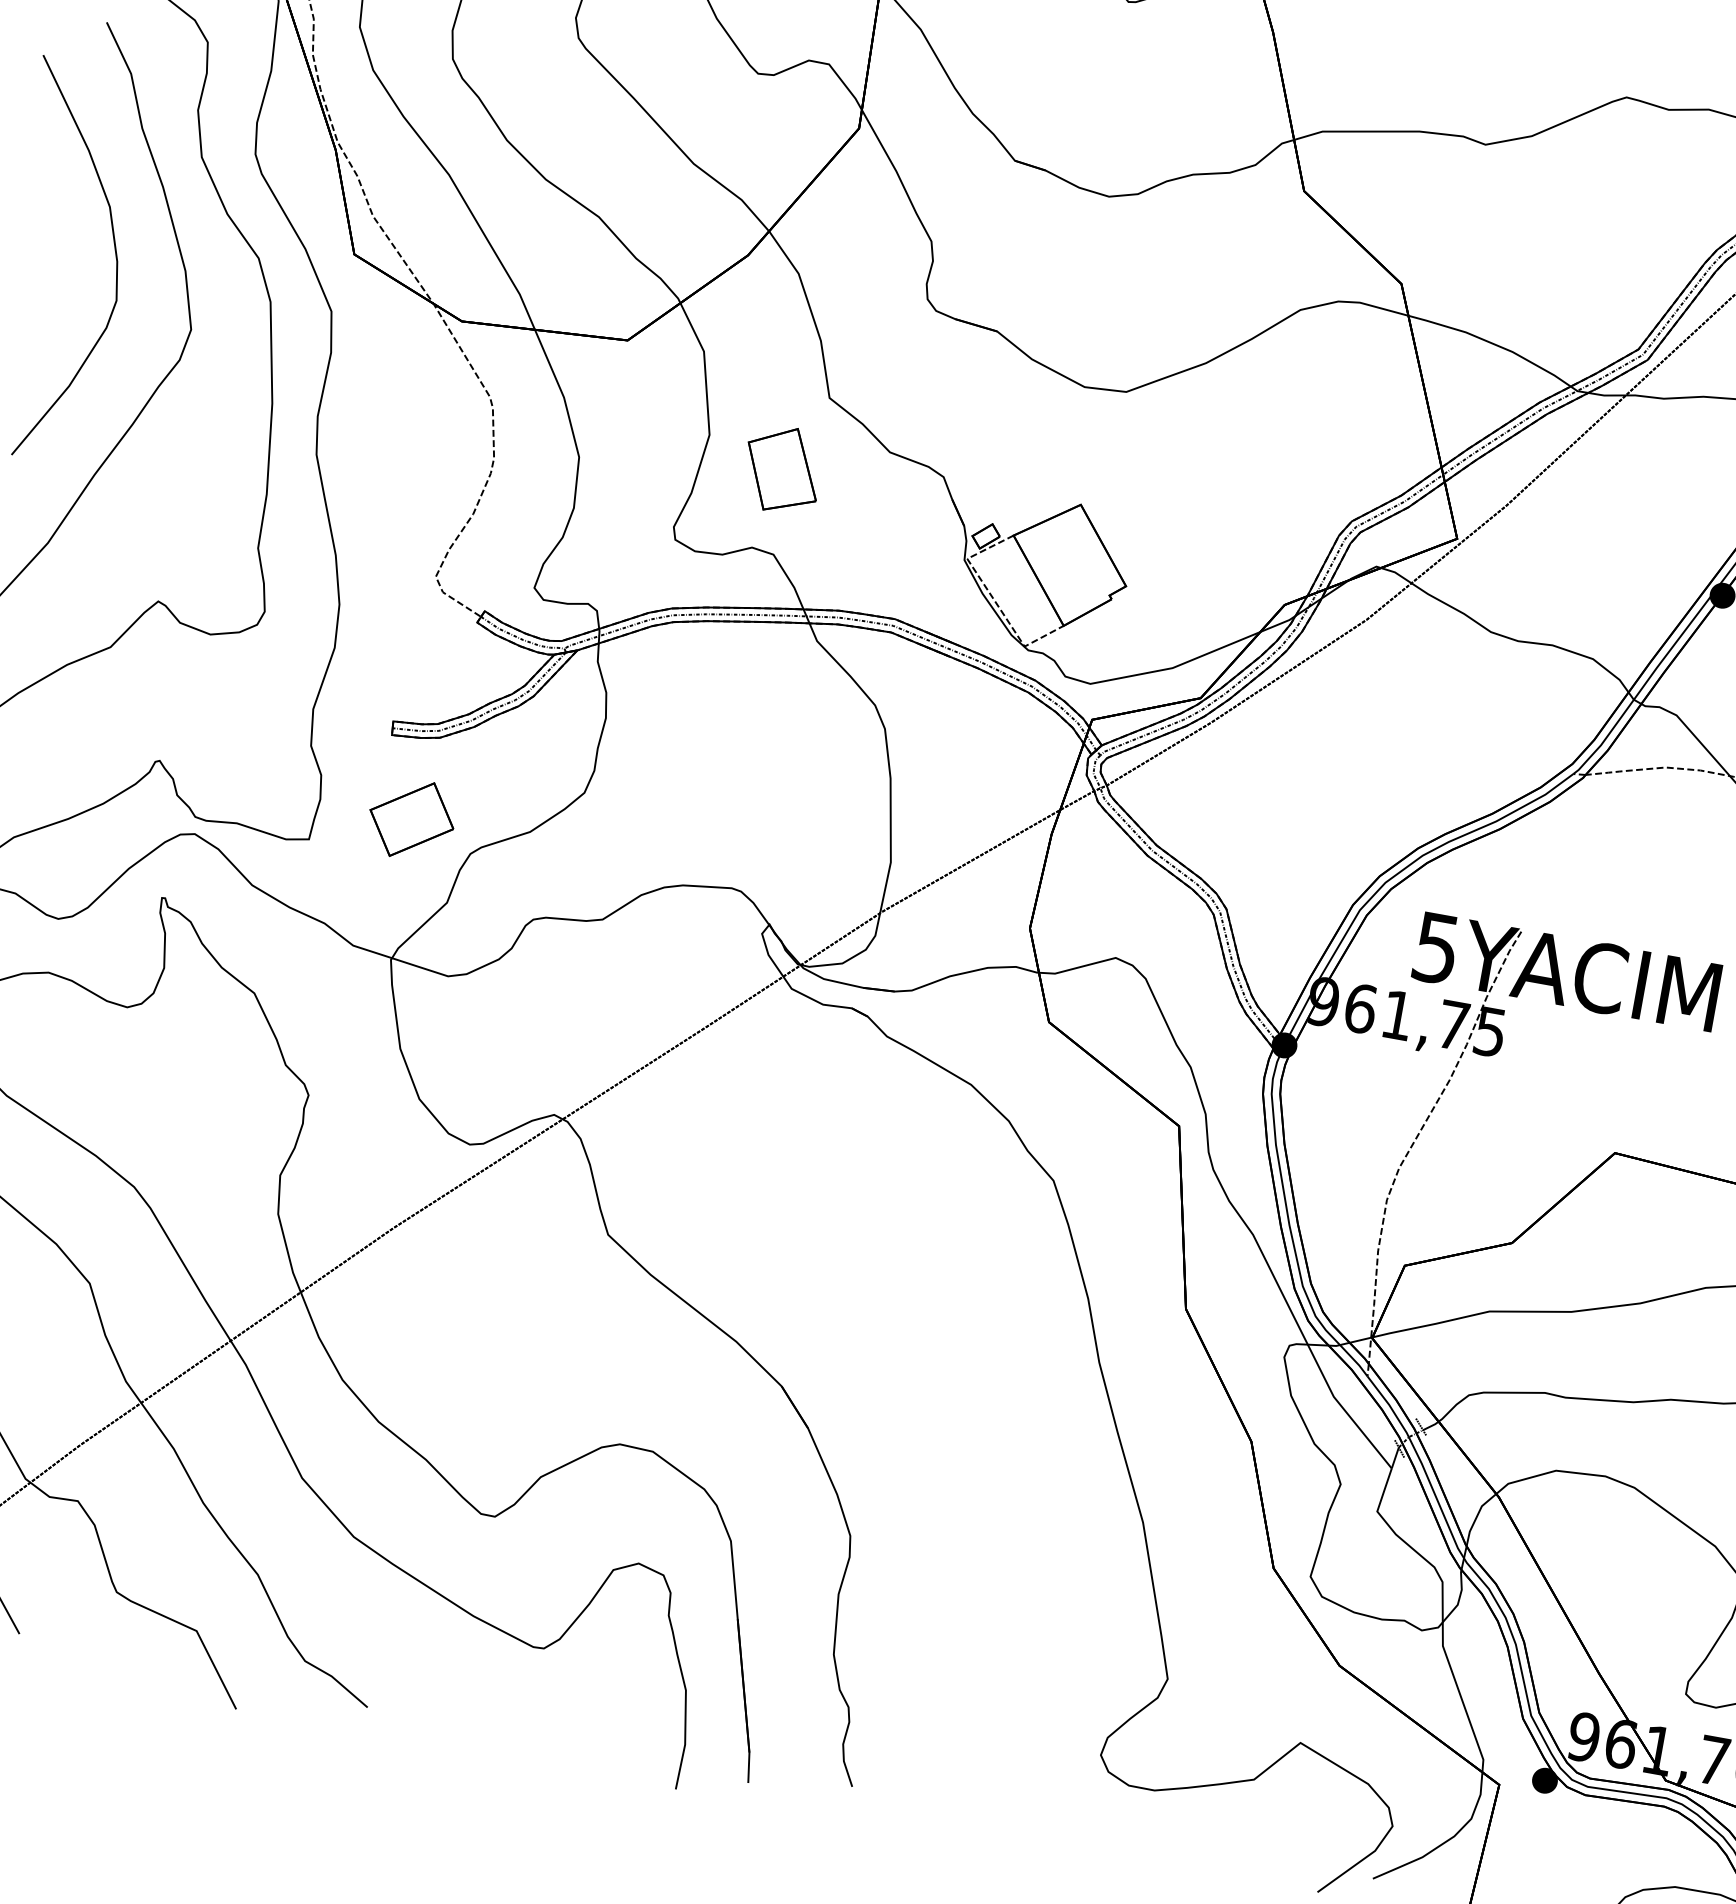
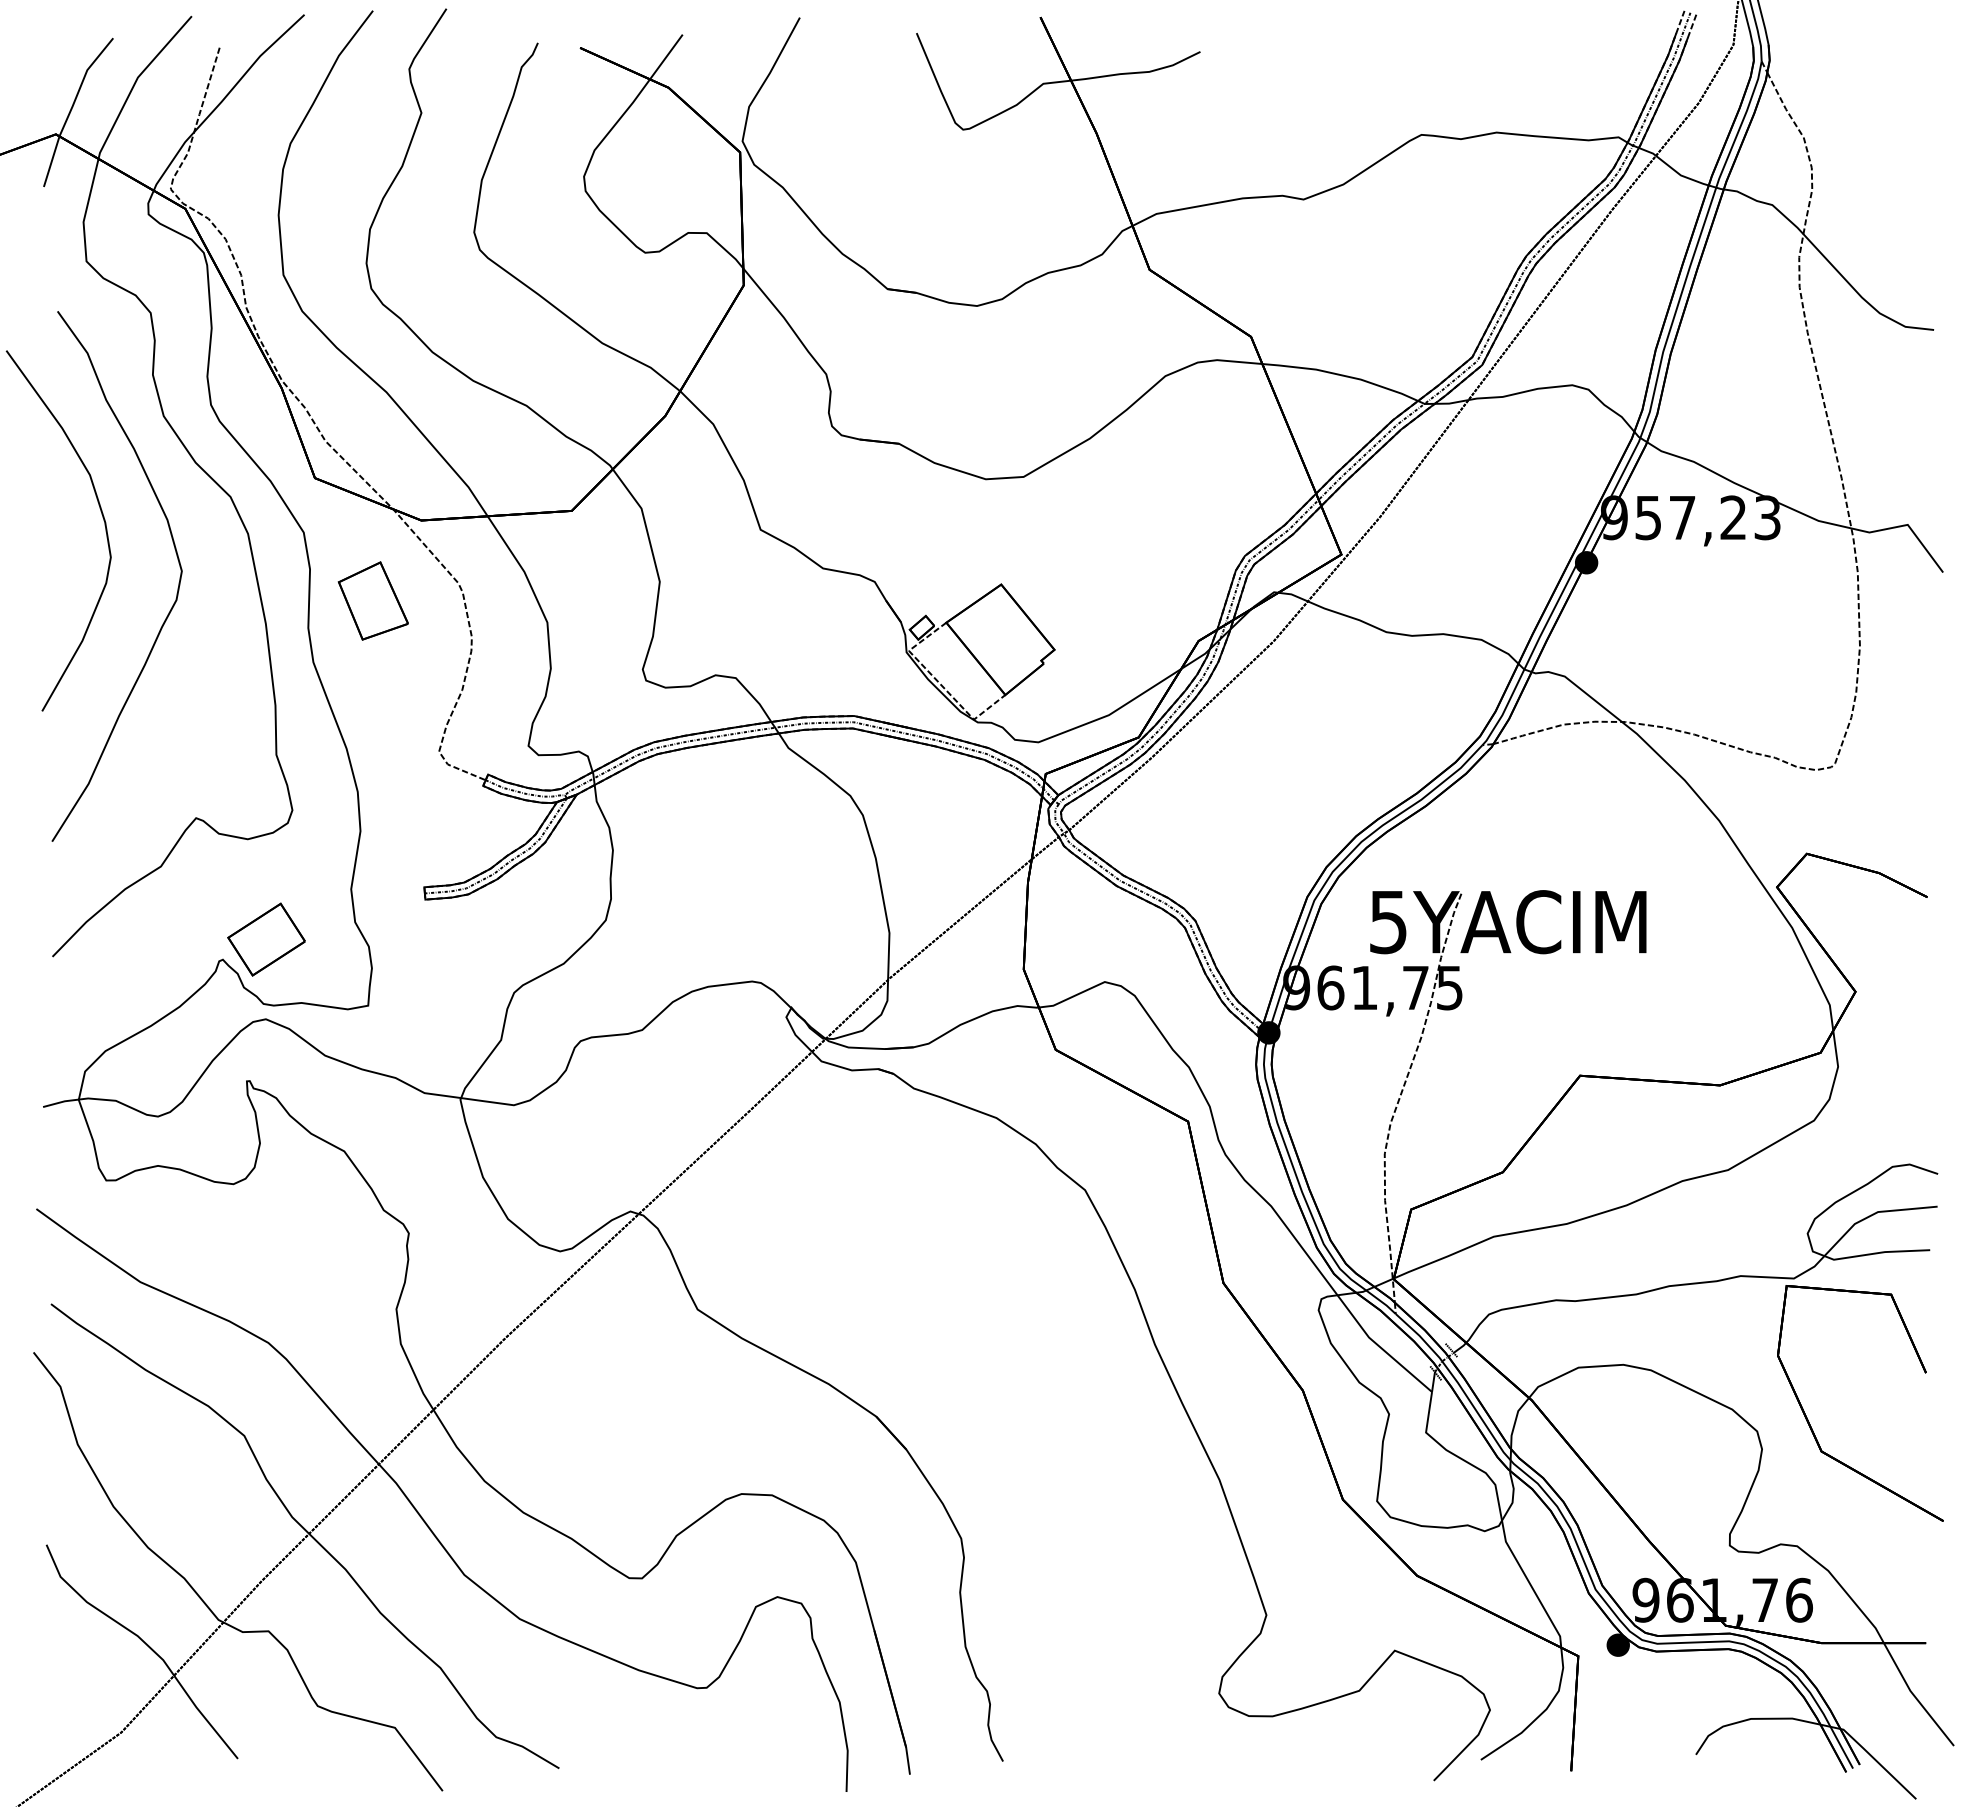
part: (781, 468) -> (372, 600), moved
part: (411, 819) -> (266, 939), moved

